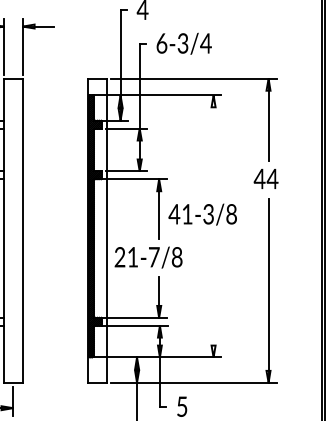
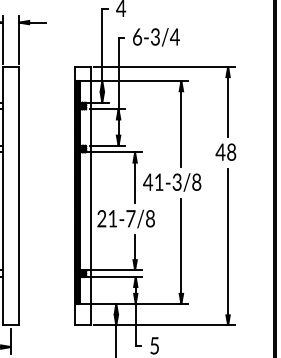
line: (213, 145) -> (181, 123), added
text: (272, 178) -> (231, 151), 44 -> 48
line: (213, 295) -> (181, 251), added

